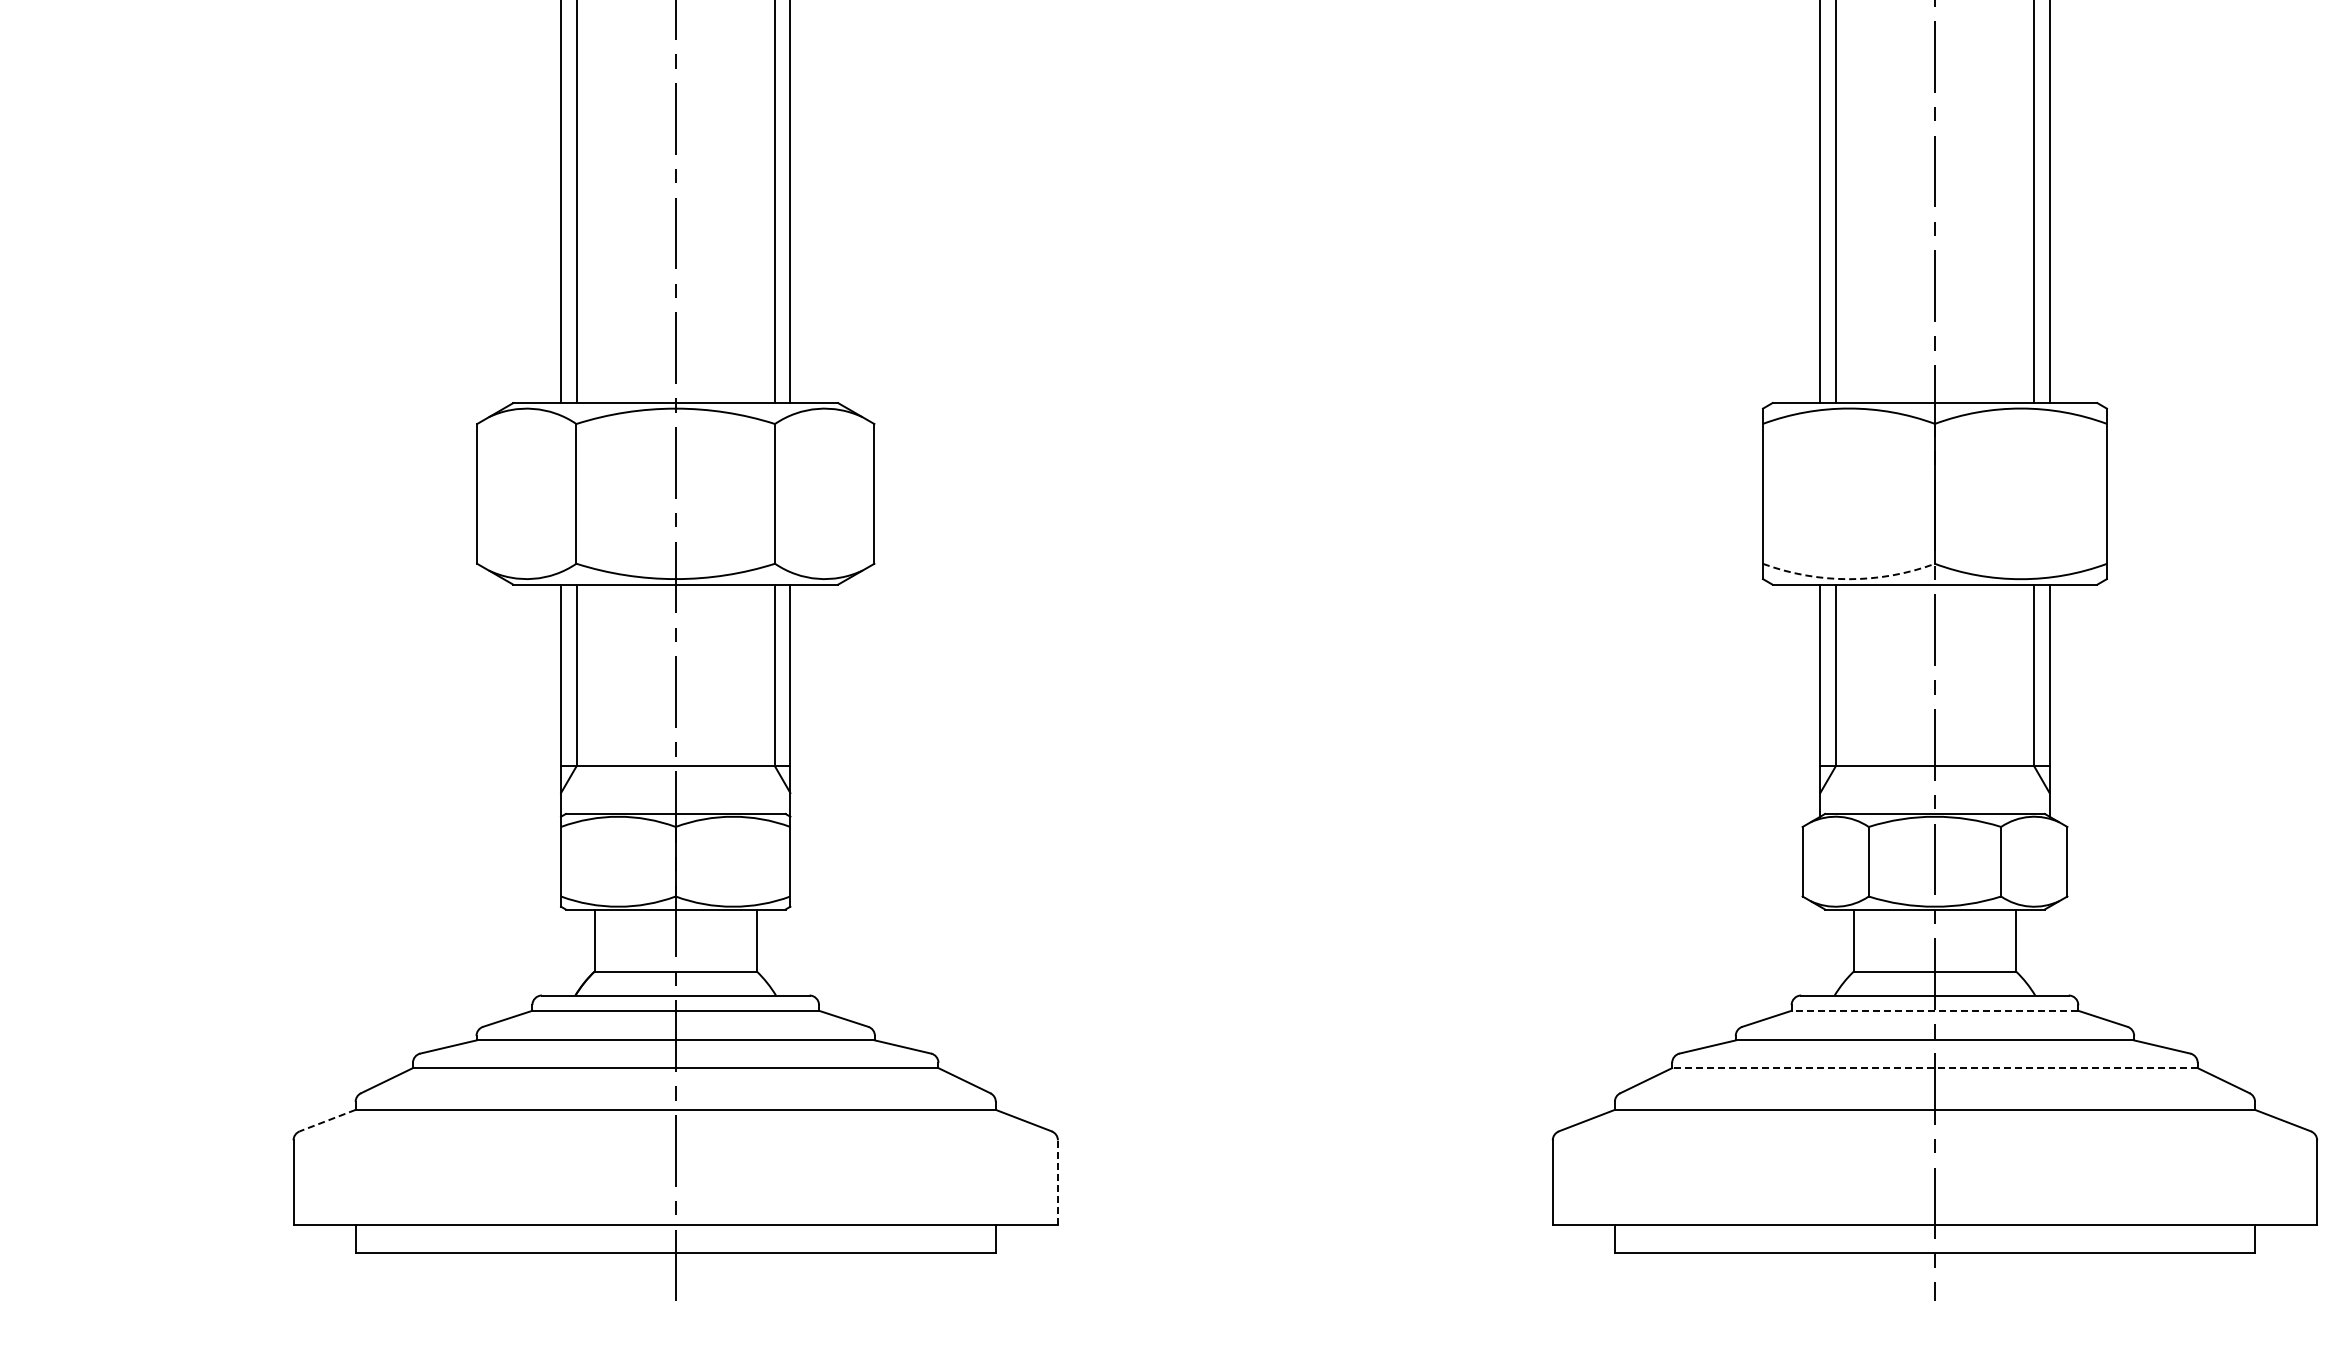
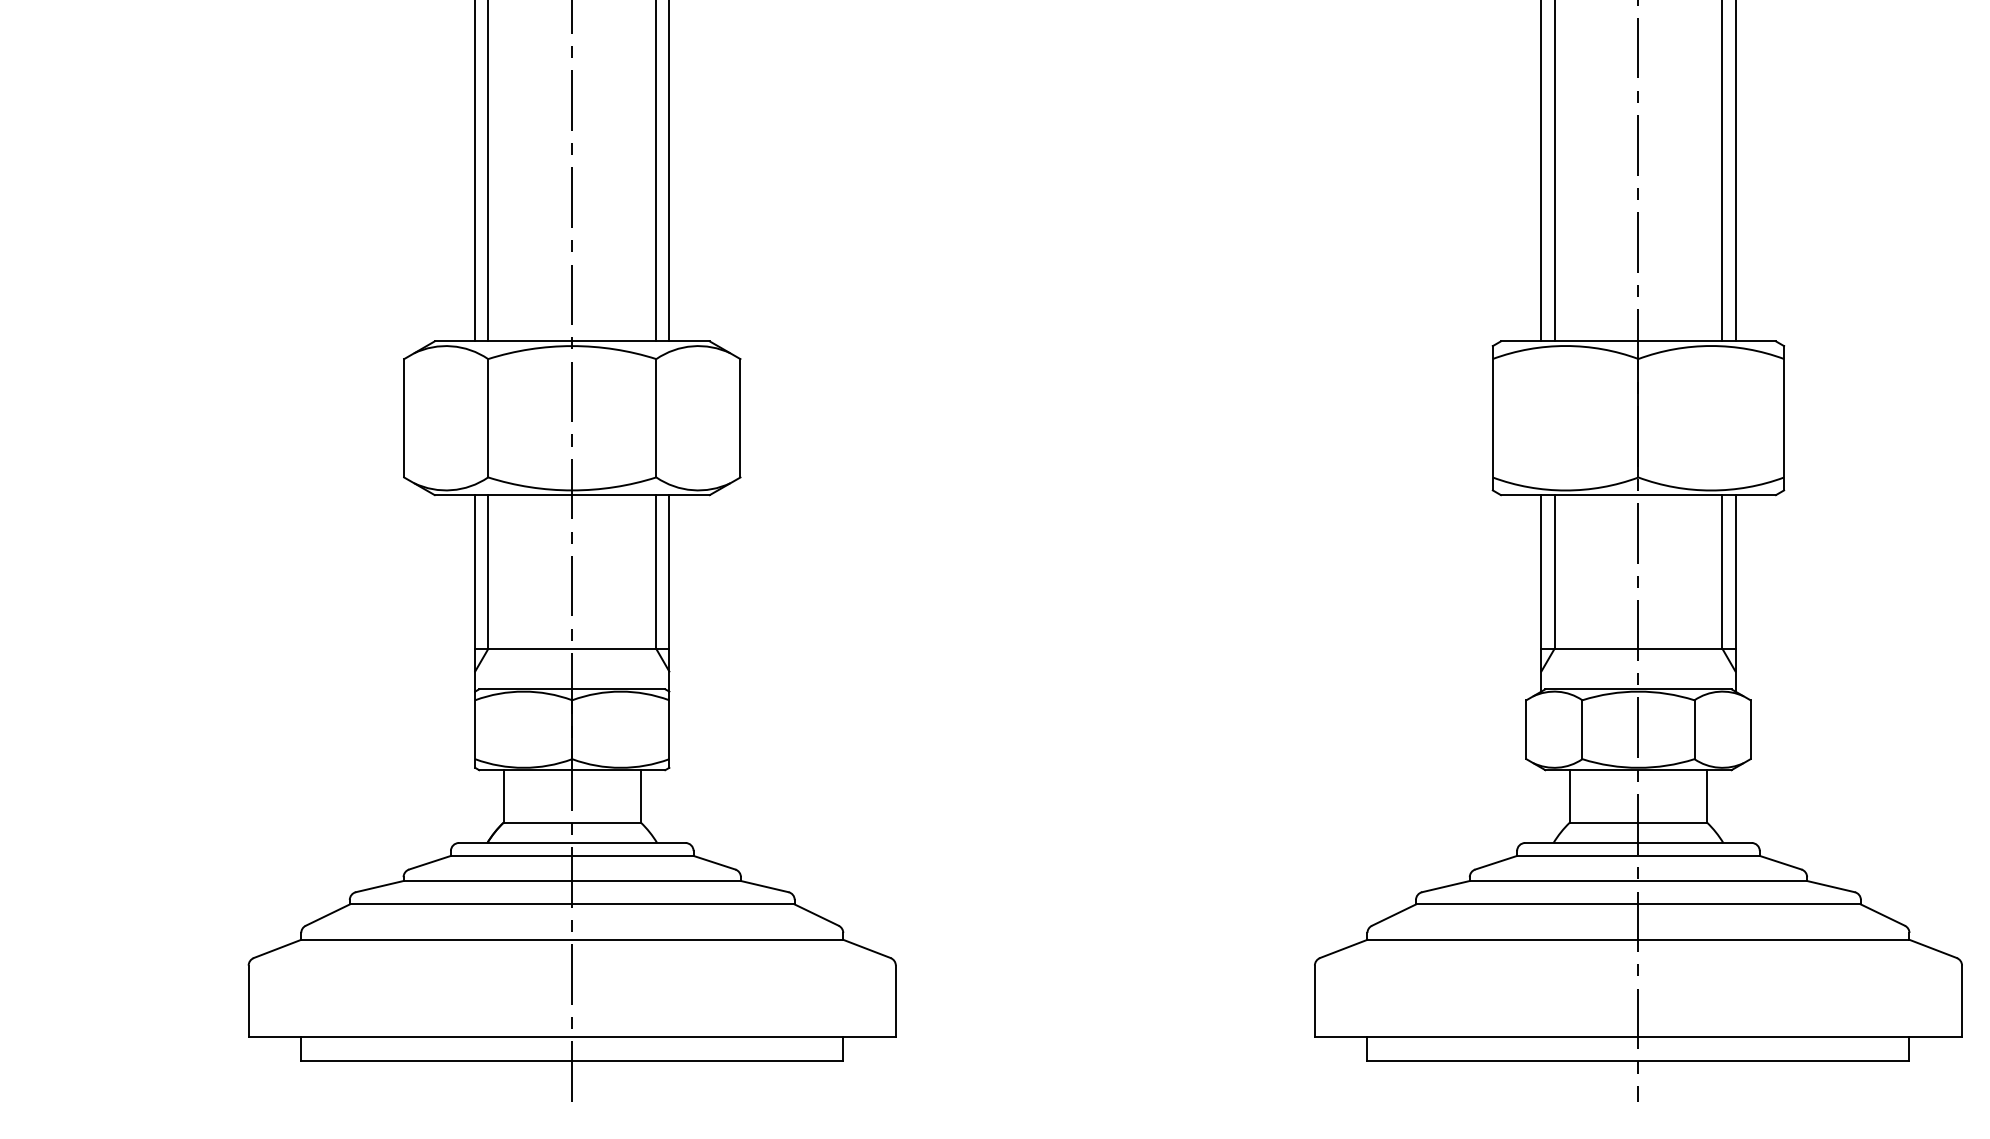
arc: (1848, 579) -> (1565, 490), dashed -> solid
line: (1934, 1010) -> (1638, 855), dashed -> solid
line: (1934, 1068) -> (1638, 904), dashed -> solid
line: (327, 1120) -> (277, 948), dashed -> solid
line: (1057, 1182) -> (895, 1001), dashed -> solid

